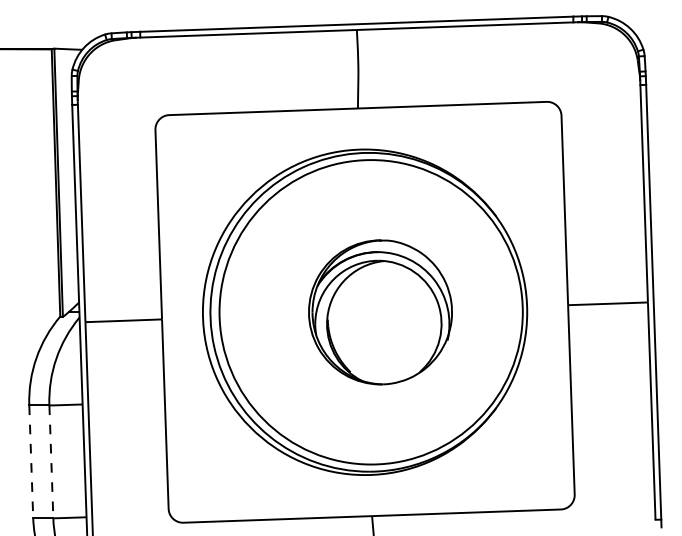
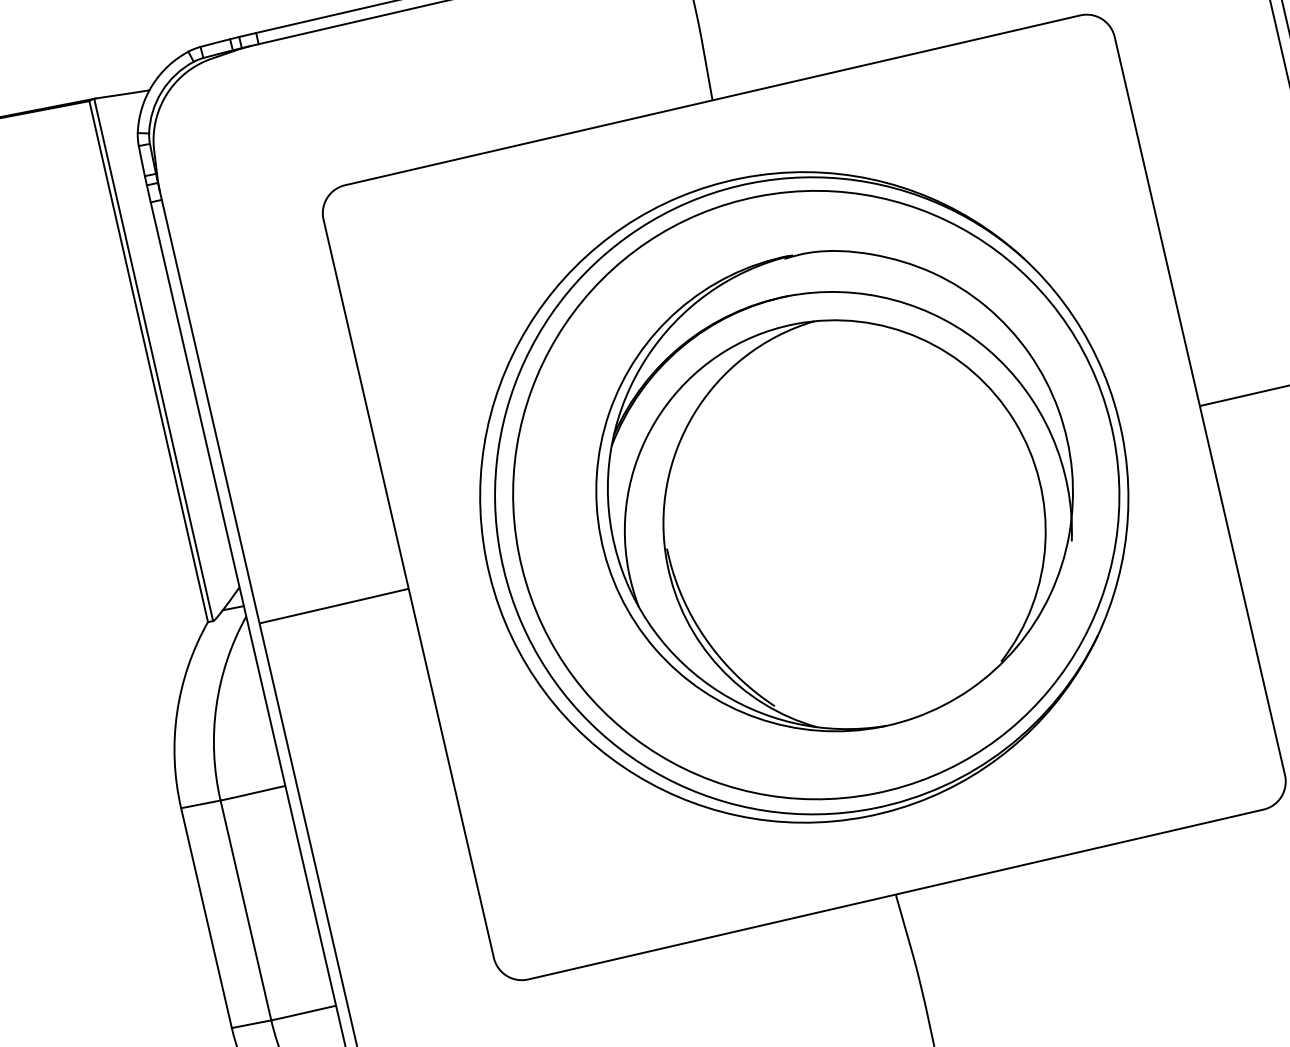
part: (380, 312) -> (834, 491), size x1.67
line: (31, 462) -> (207, 919), dashed -> solid
line: (51, 462) -> (246, 911), dashed -> solid

